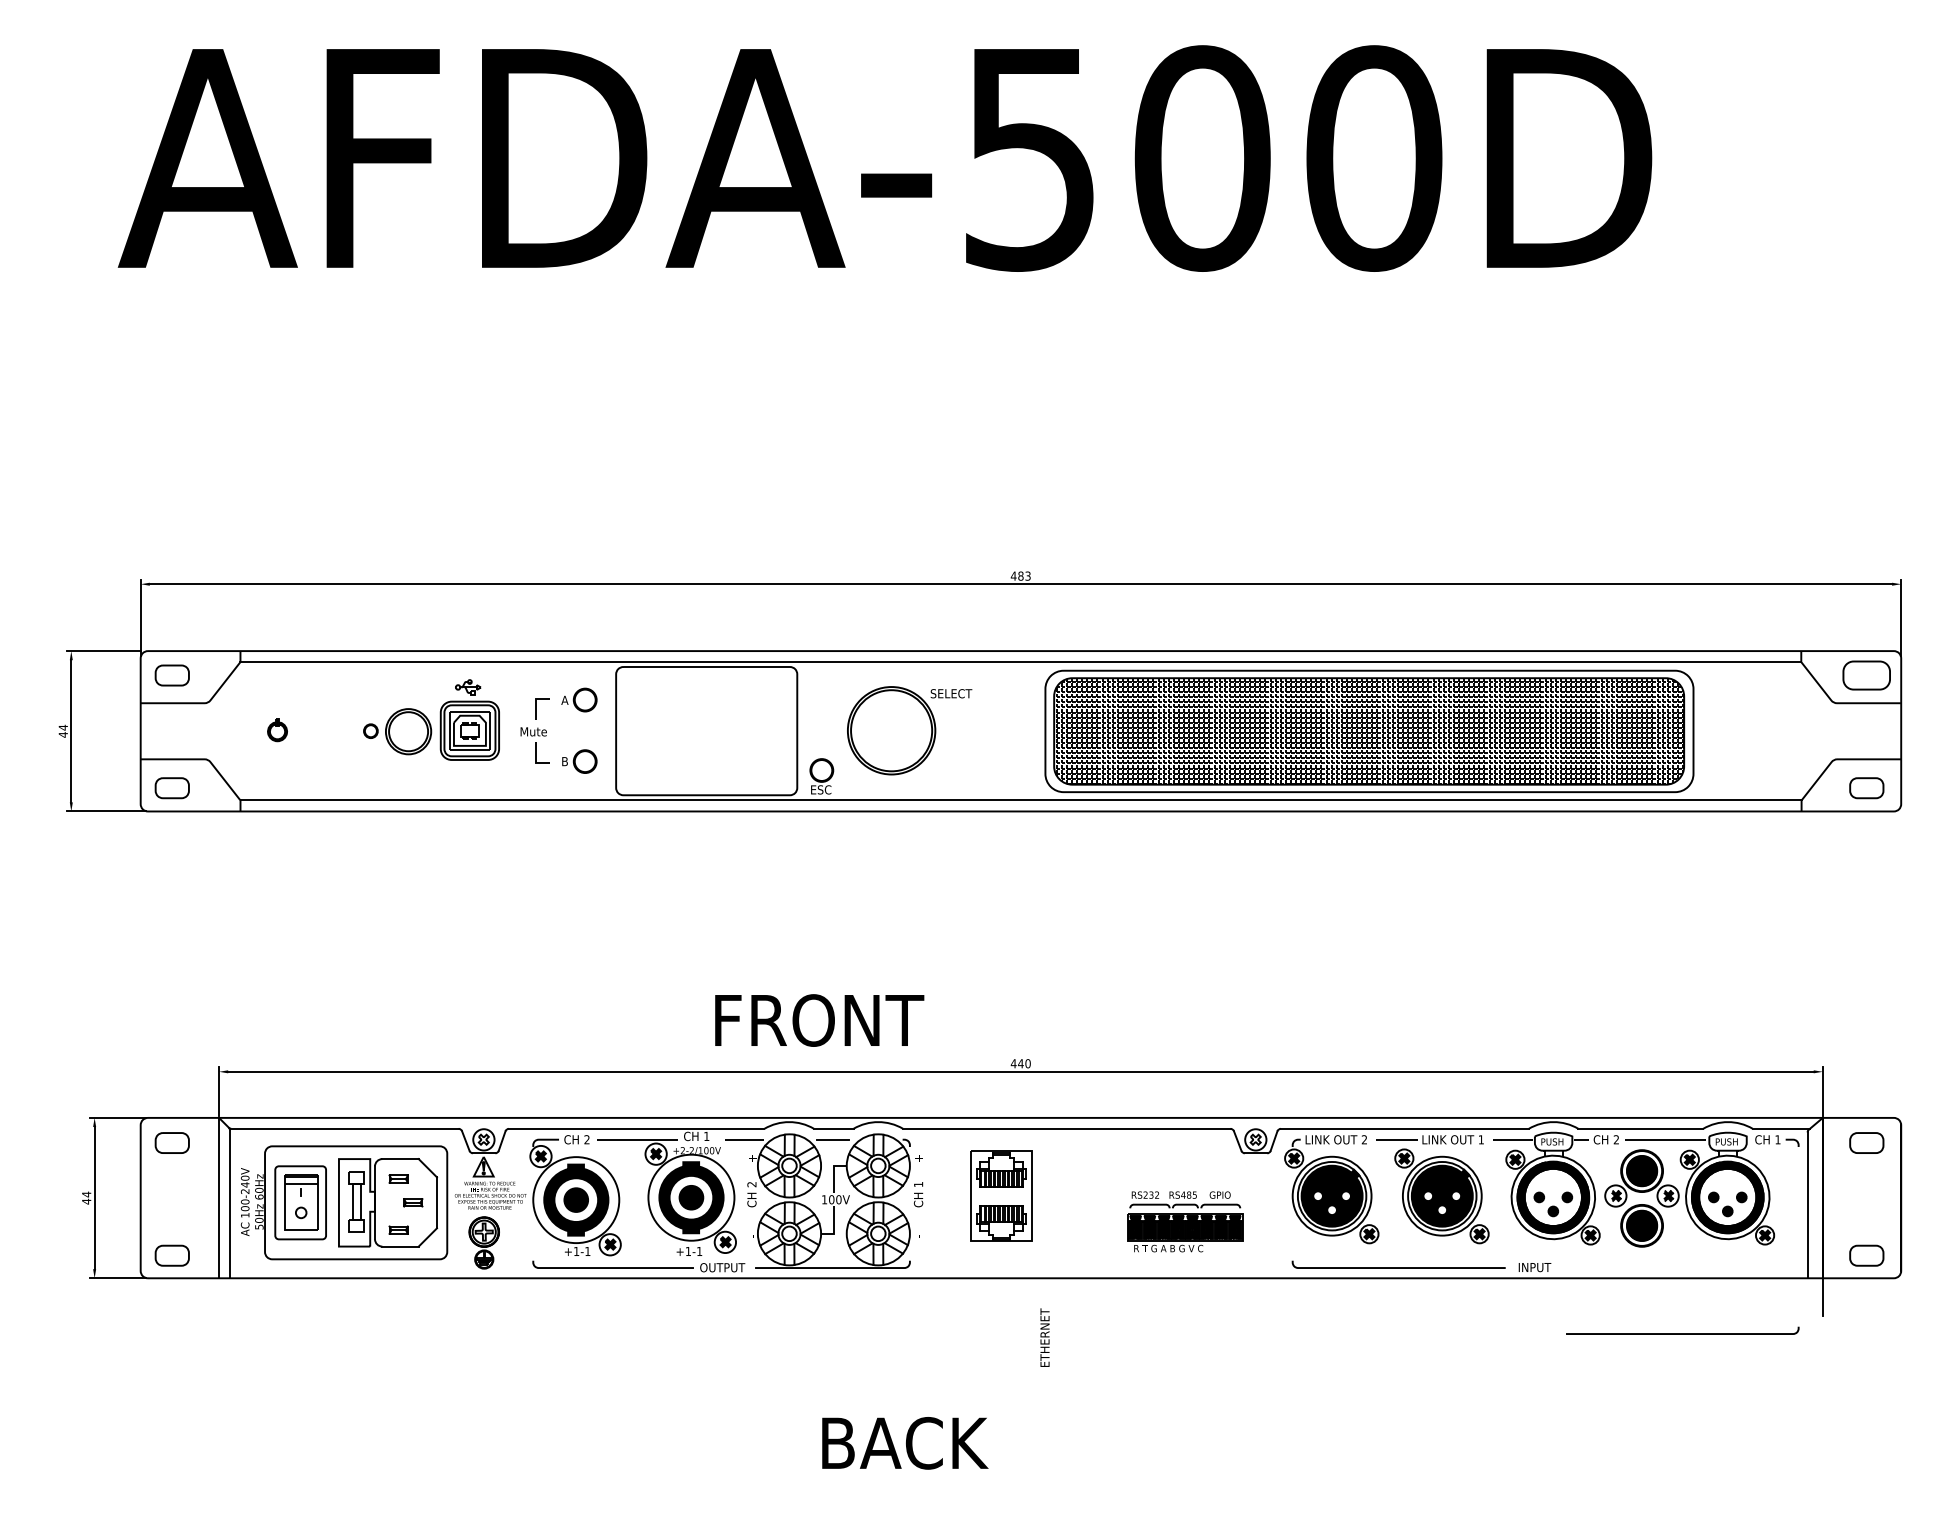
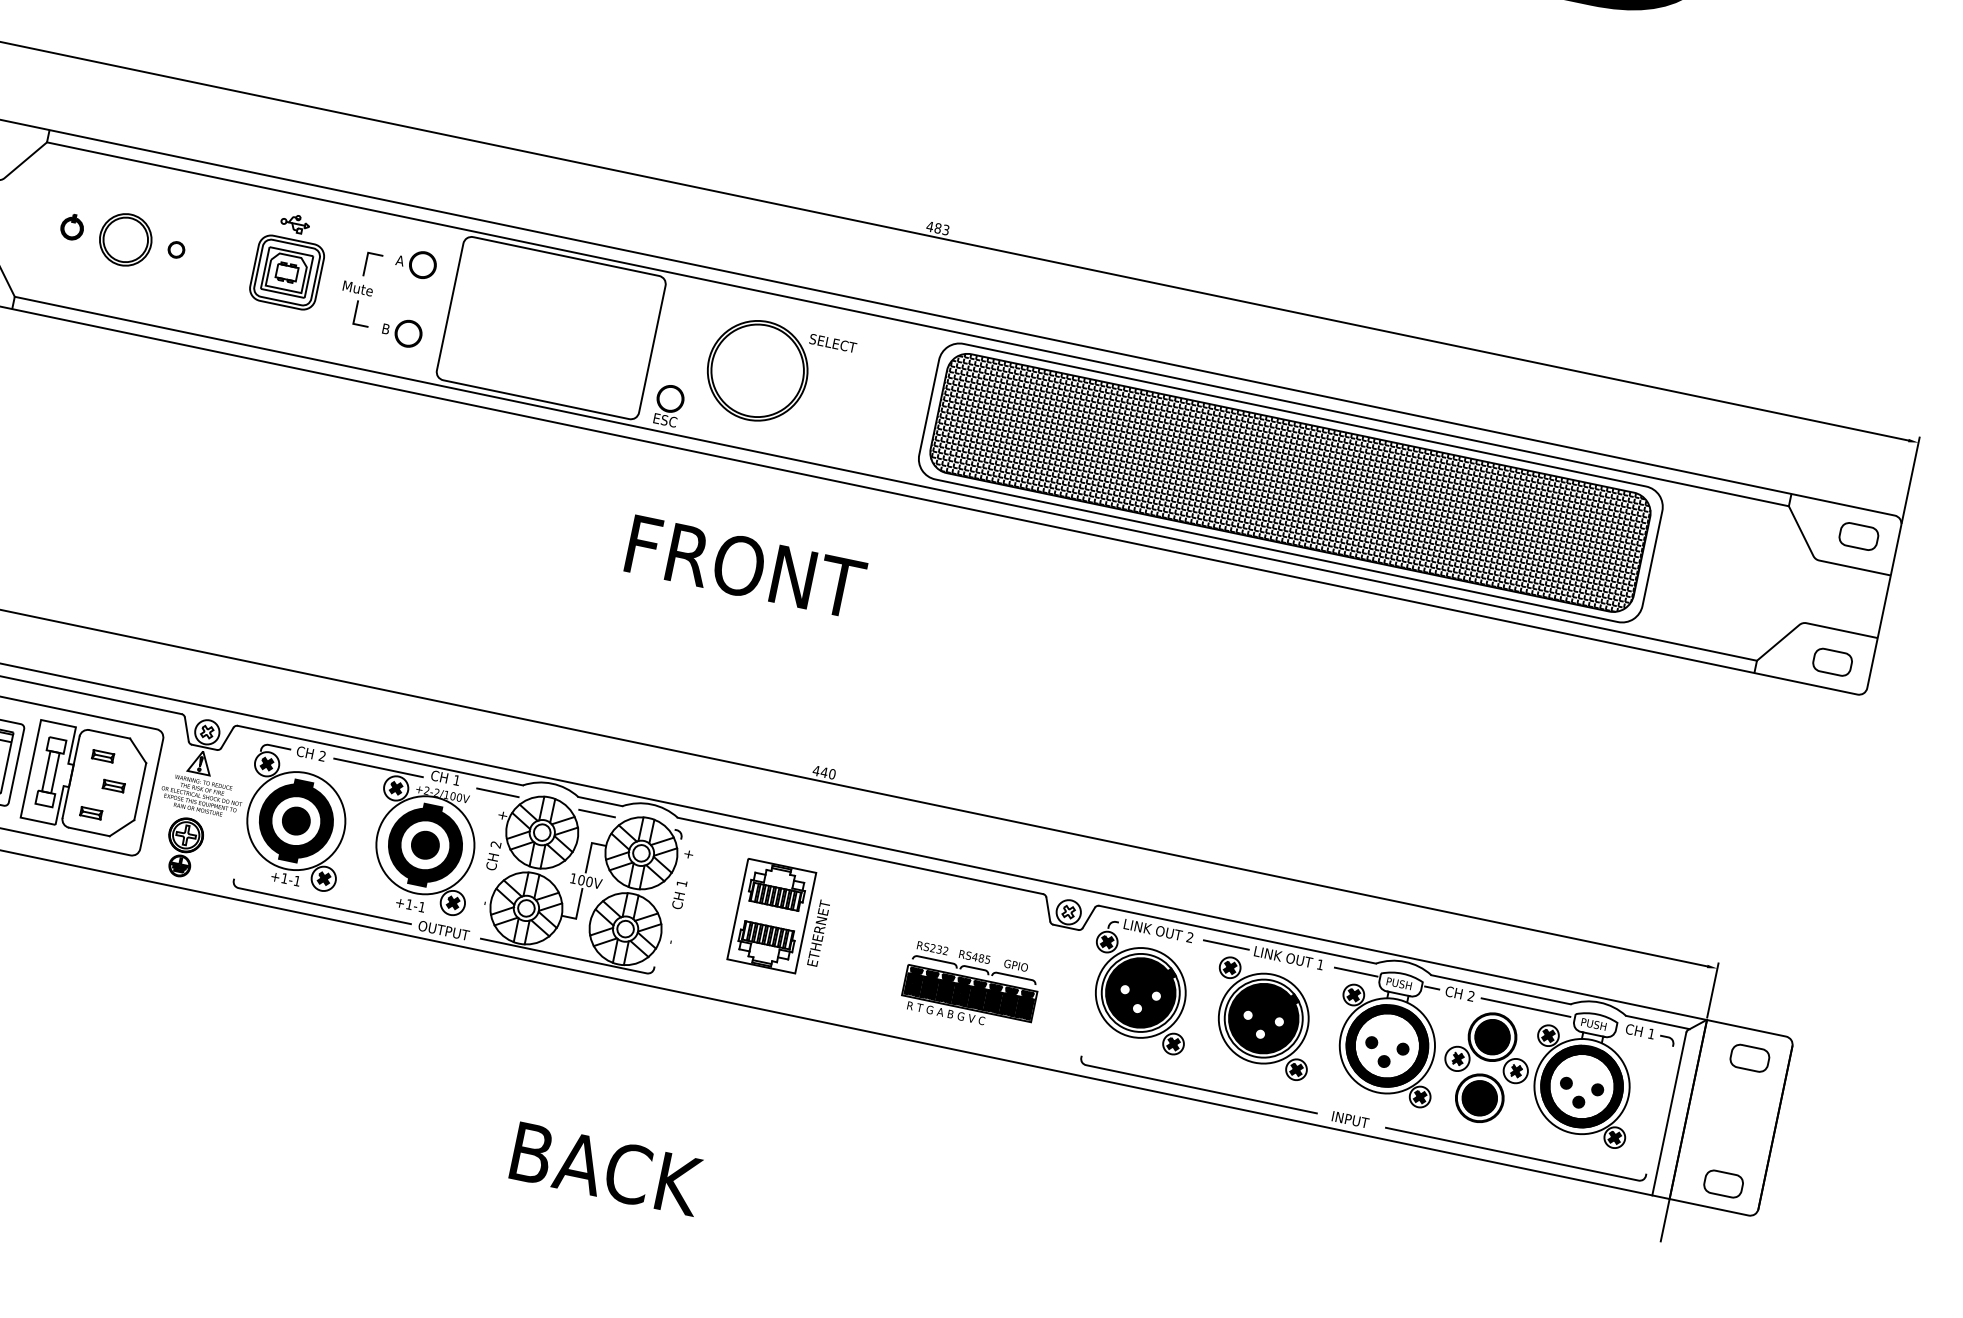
part: (1866, 675) -> (1858, 536), size x0.71
part: (408, 731) -> (125, 239), moved
text: (819, 1020) -> (745, 567), moved
curve: (1682, 1333) -> (1515, 1154), moved
text: (1044, 1337) -> (818, 932), moved

